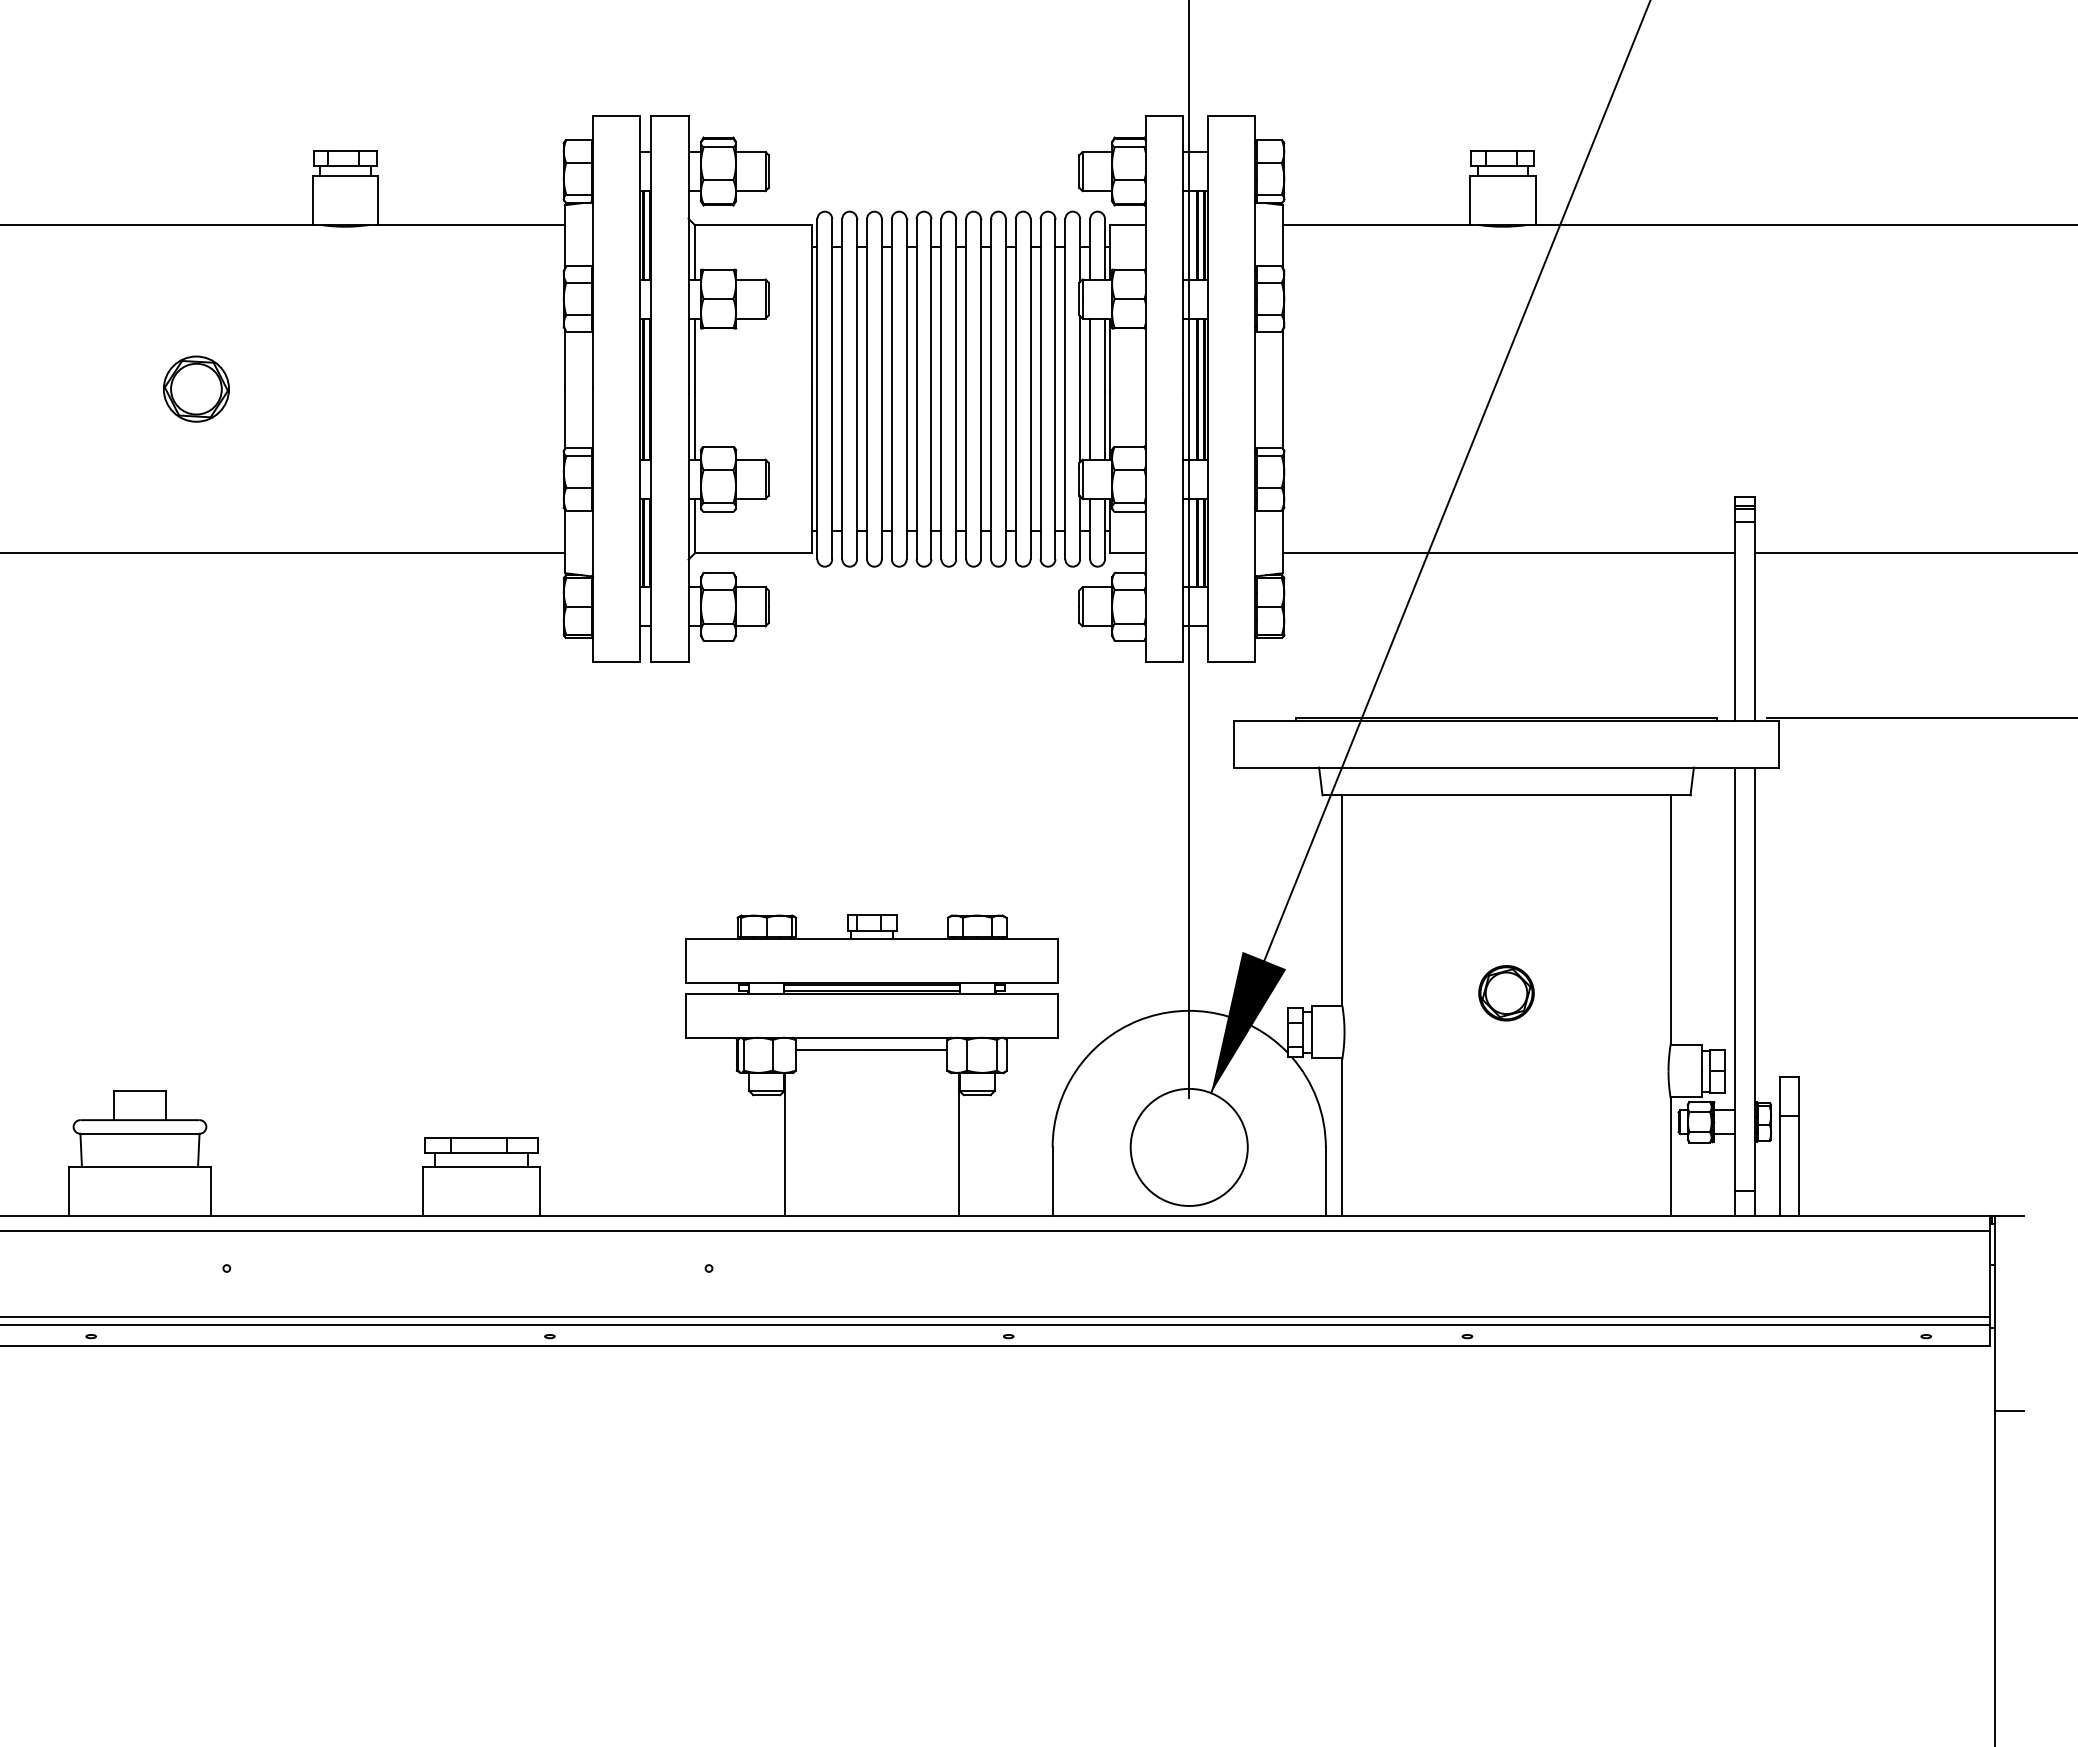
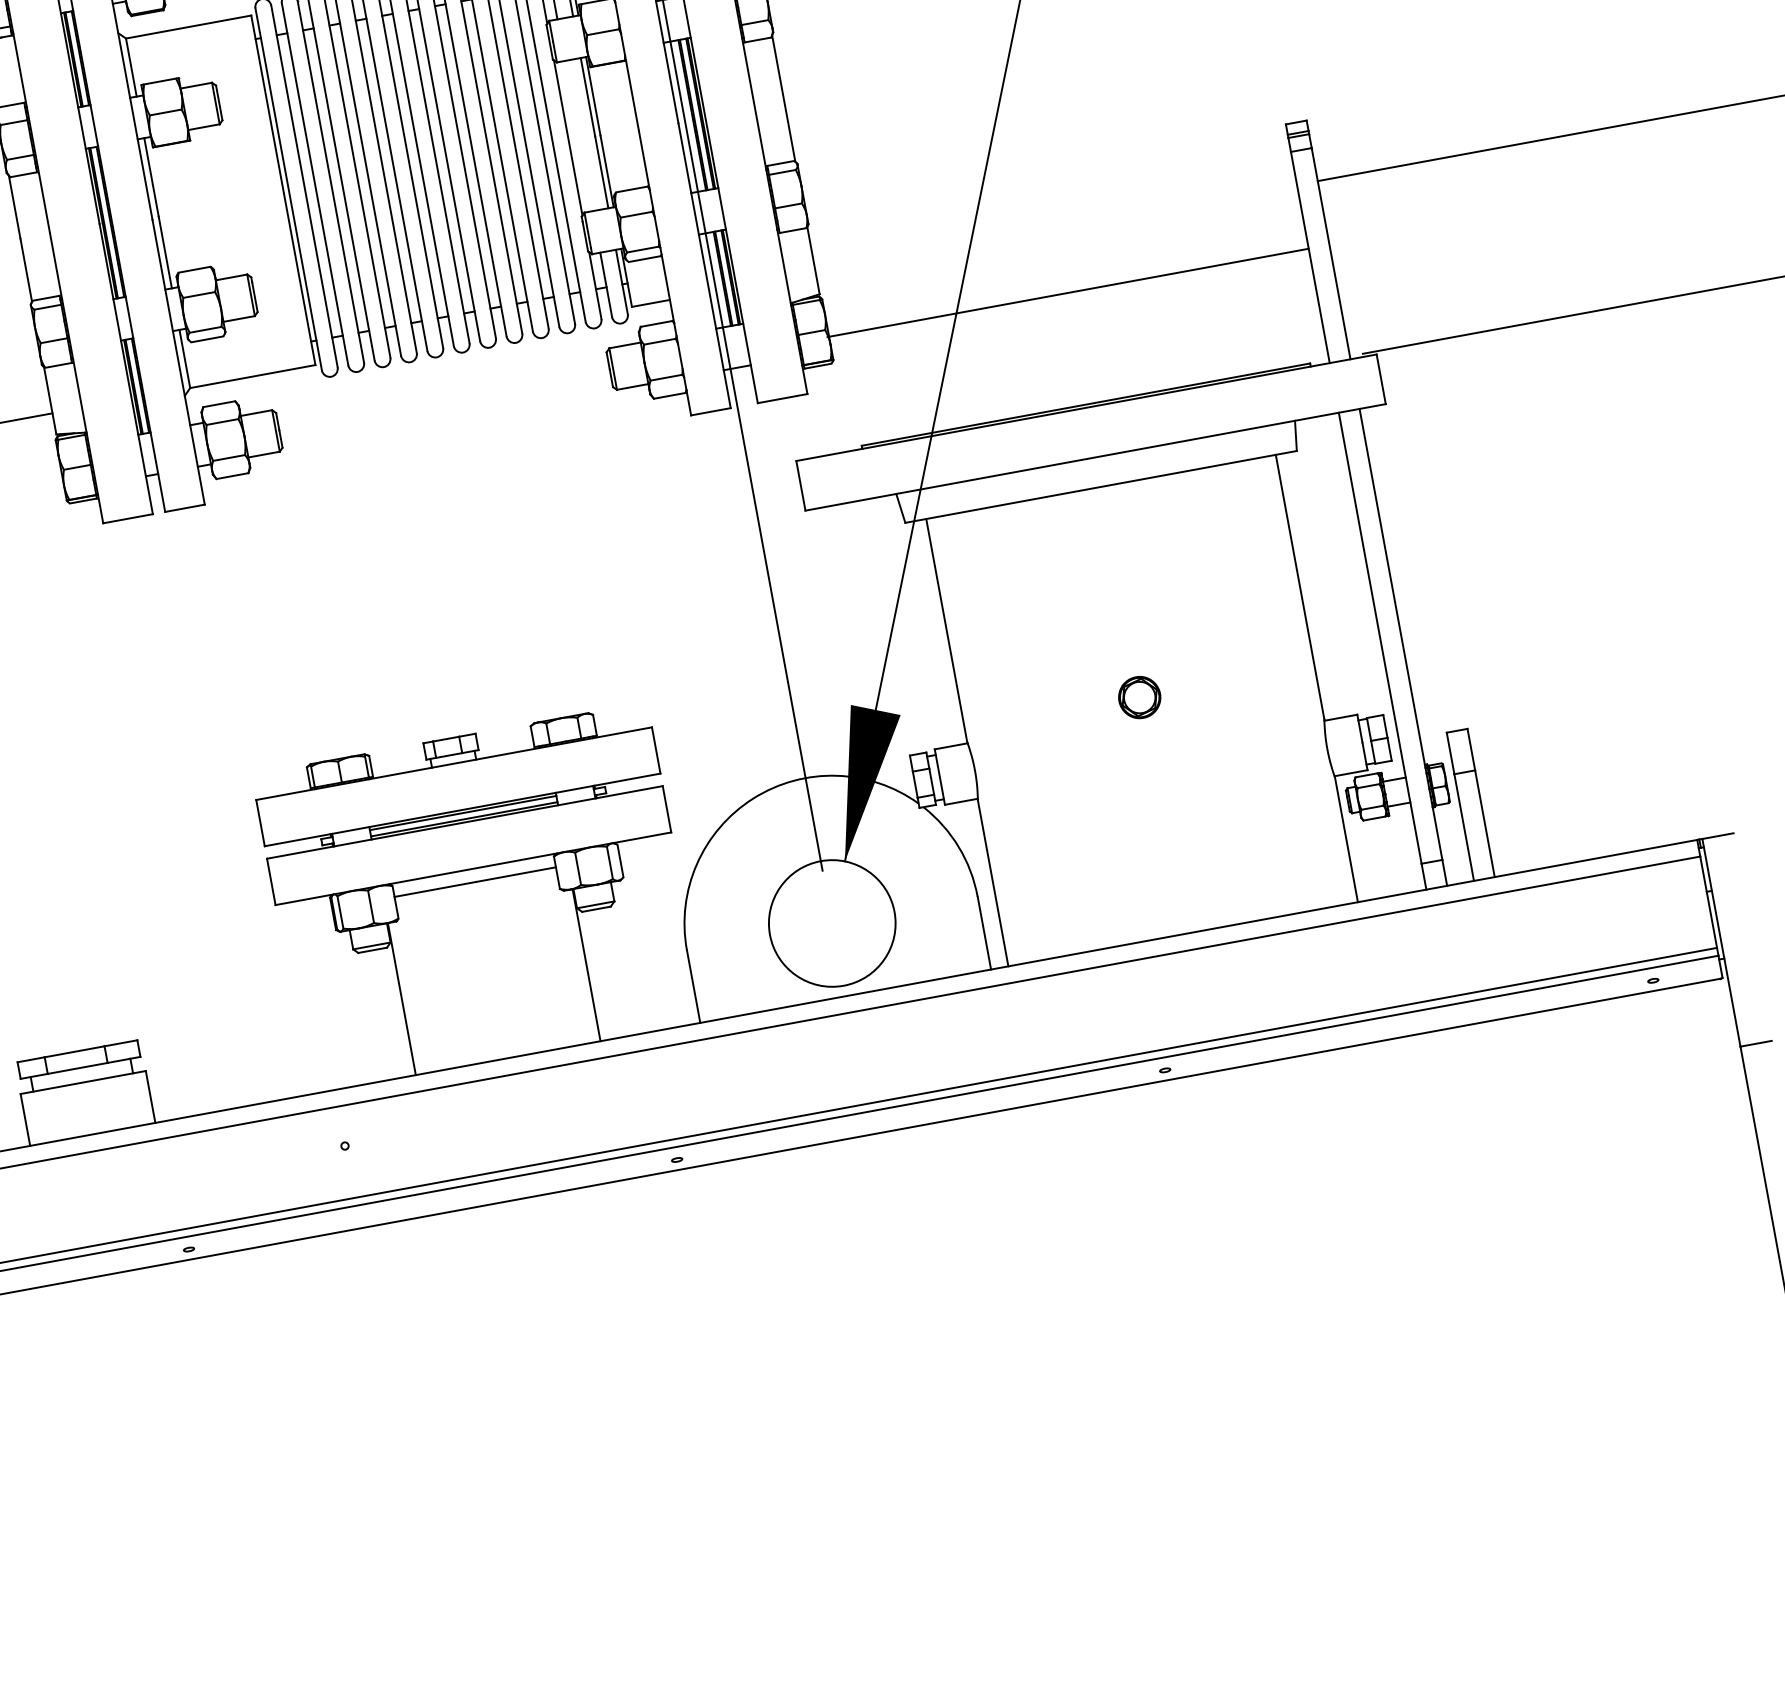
line: (1090, 388) -> (579, 135), removed
line: (1508, 553) -> (1067, 293), moved
part: (1506, 993) -> (1139, 697), size x0.7

